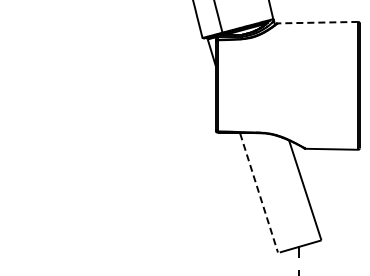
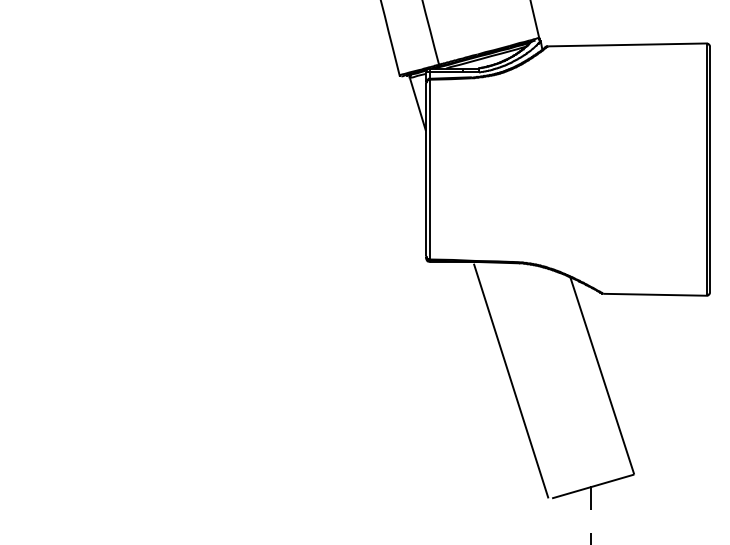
line: (317, 22) -> (626, 44), dashed -> solid
line: (259, 193) -> (512, 382), dashed -> solid

